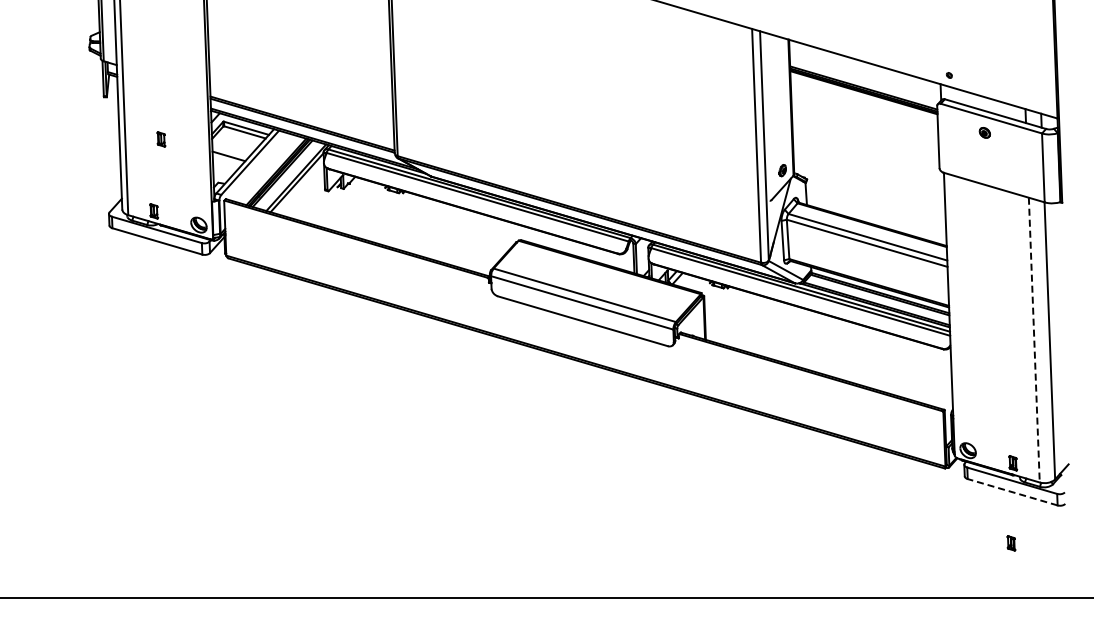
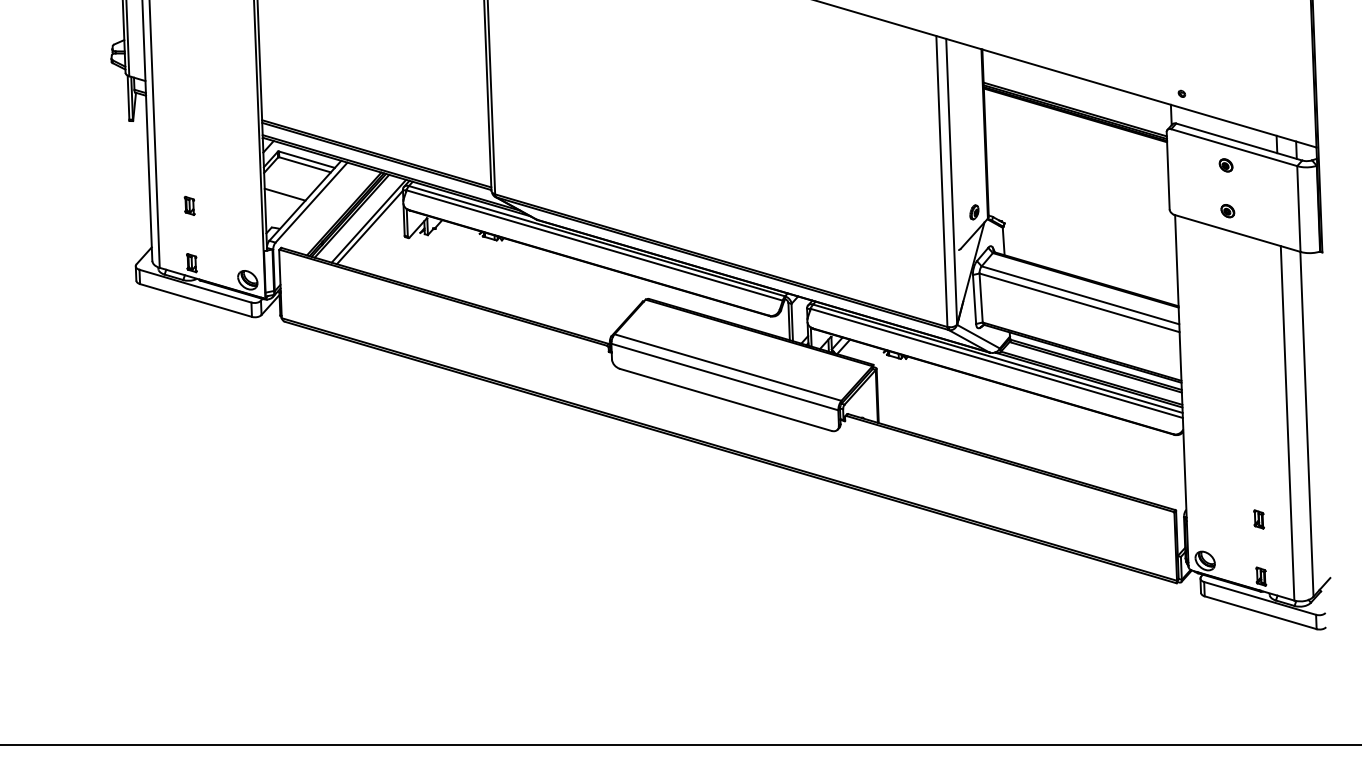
part: (161, 139) -> (189, 205), moved
part: (986, 169) -> (1228, 210), added
line: (1034, 340) -> (1287, 423), dashed -> solid
line: (1012, 492) -> (1260, 613), dashed -> solid
part: (1011, 543) -> (1259, 519), moved

